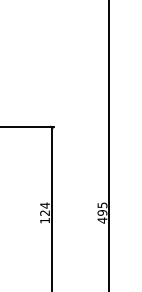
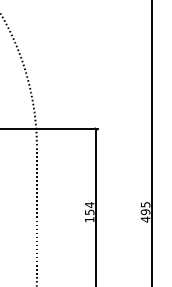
text: (44, 213) -> (89, 212), 124 -> 154

